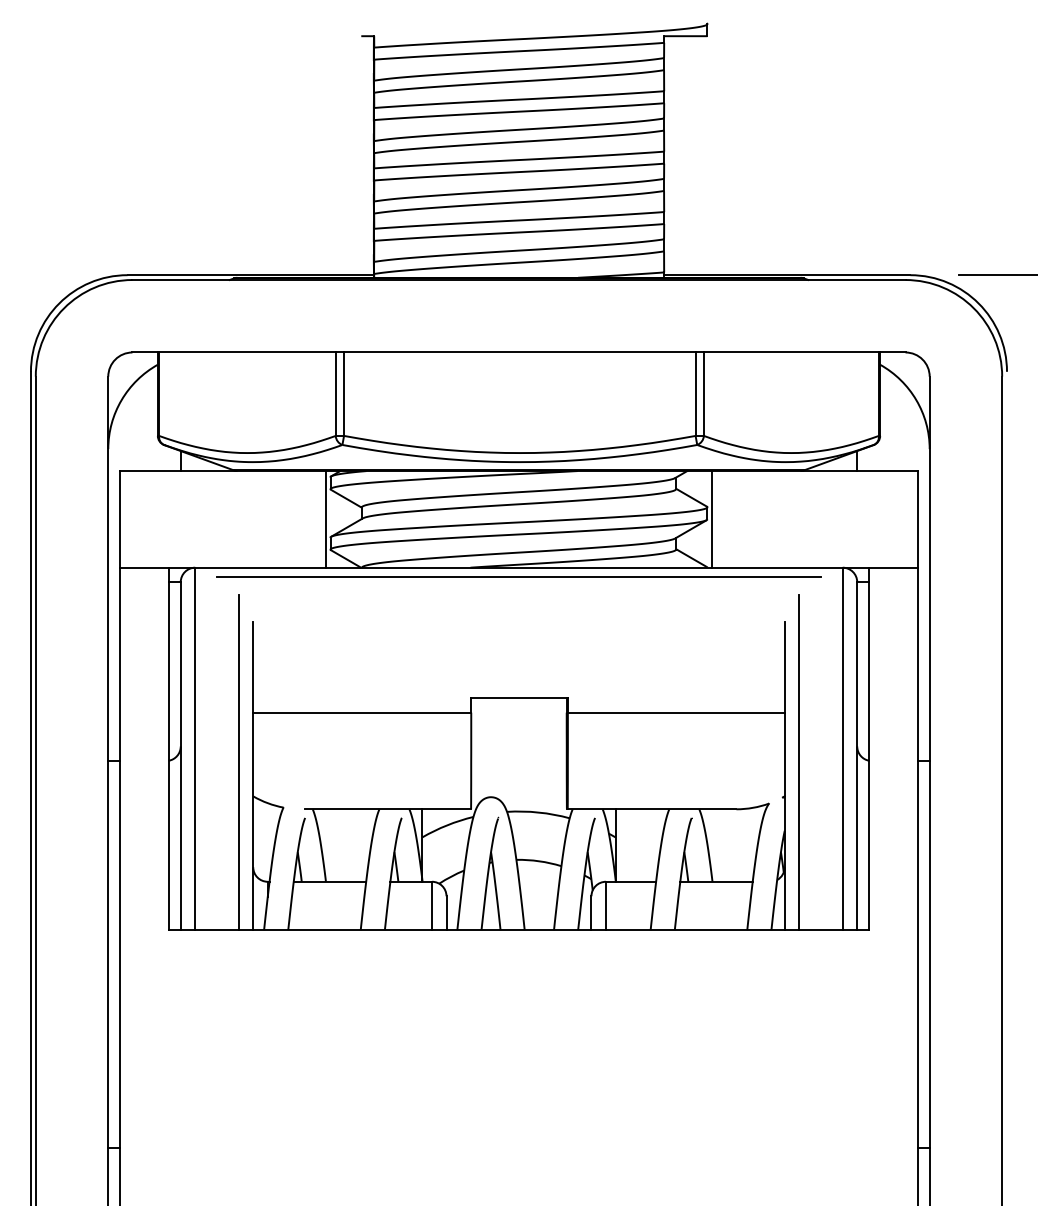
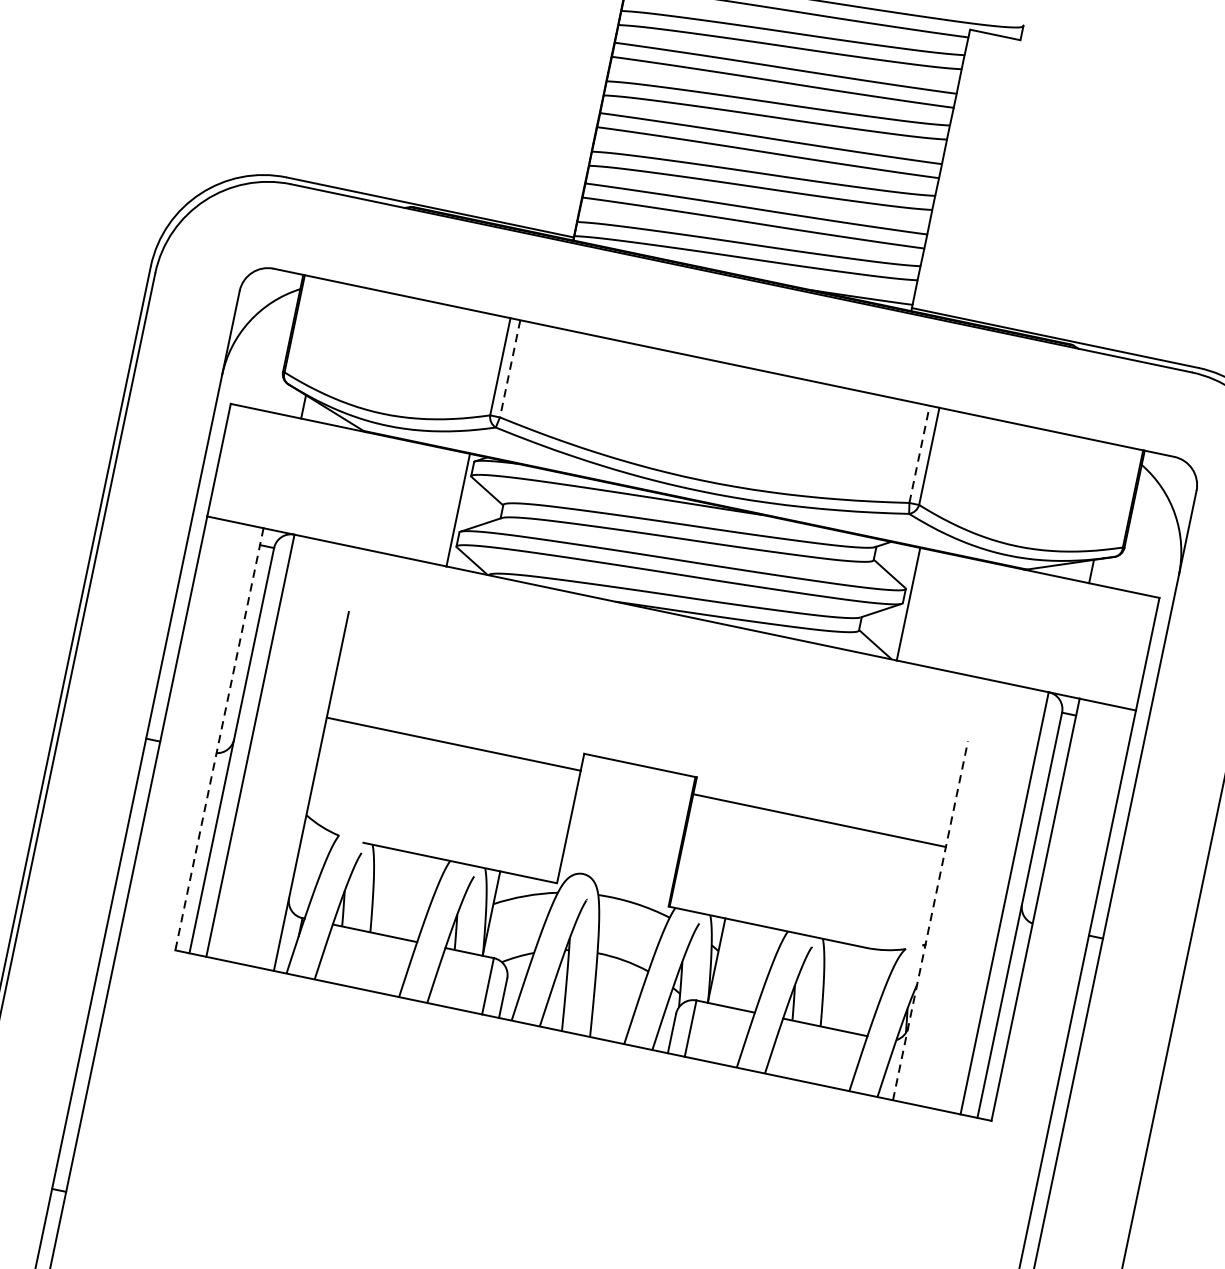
line: (344, 394) -> (510, 369), solid -> dashed
line: (695, 394) -> (919, 454), solid -> dashed
line: (518, 577) -> (668, 624), removed
line: (168, 749) -> (219, 739), solid -> dashed
line: (238, 762) -> (297, 772), removed
line: (799, 762) -> (950, 908), removed
line: (784, 775) -> (930, 920), solid -> dashed

